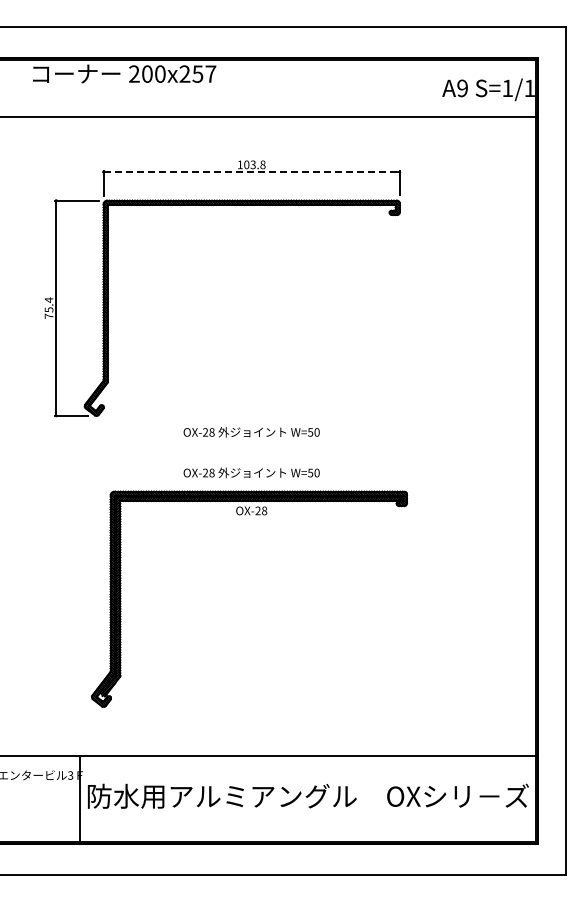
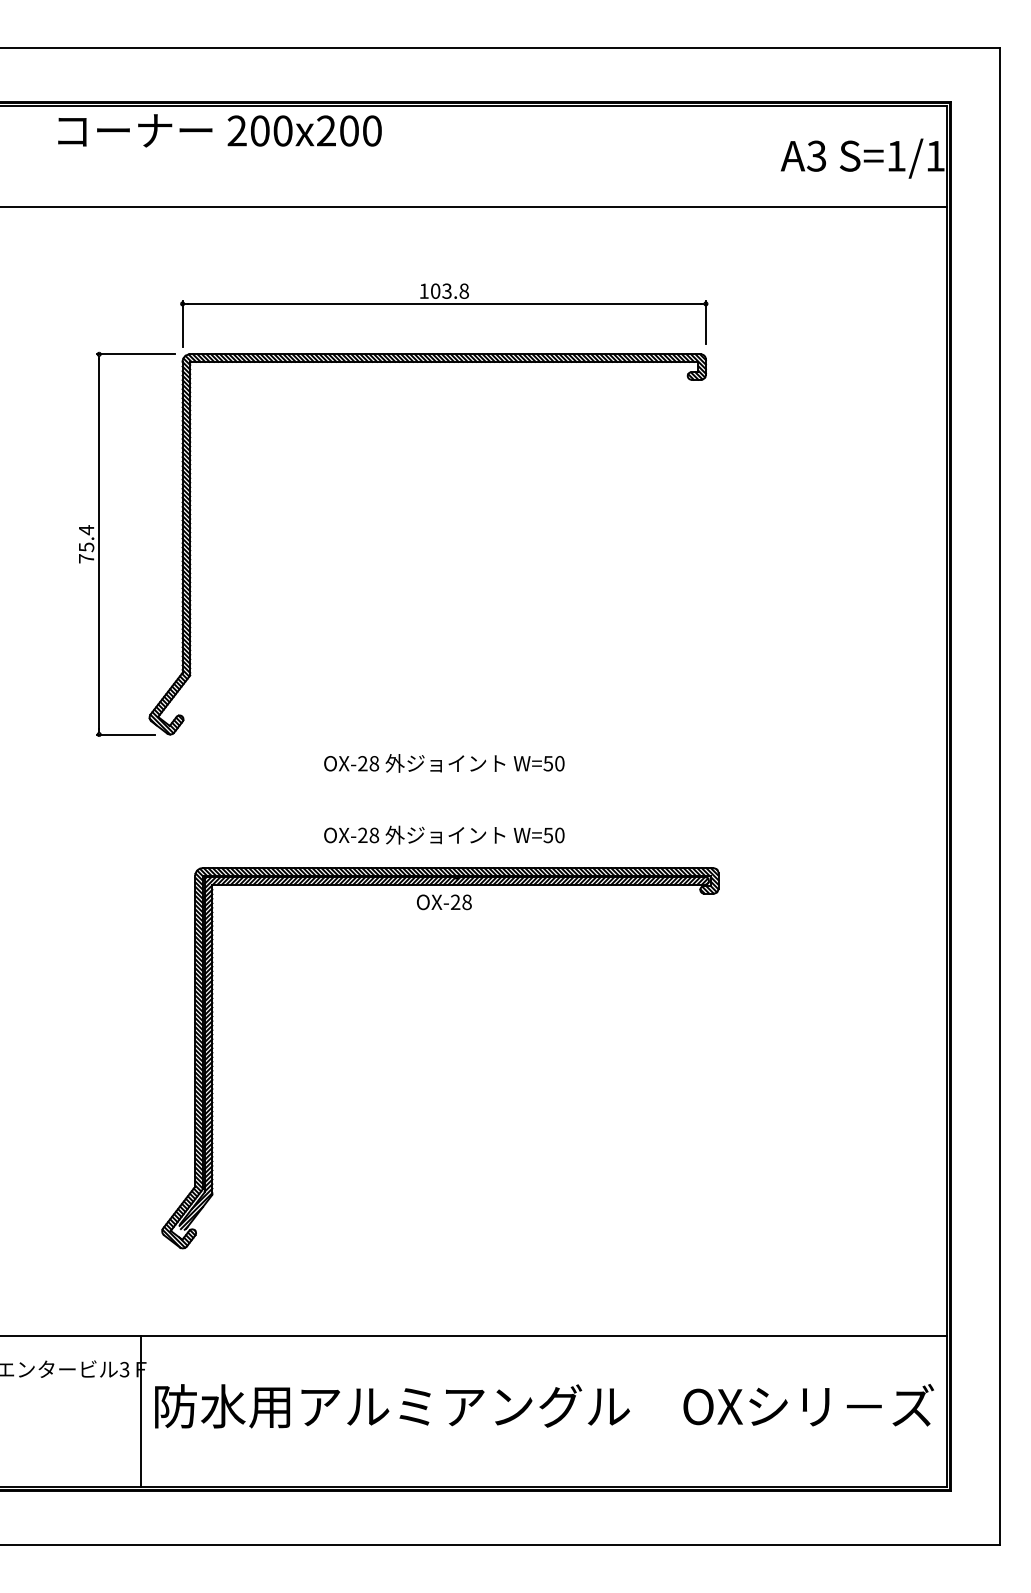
text: (204, 73) -> (360, 129), 200x257 -> 200x200
text: (462, 88) -> (816, 156), A9 -> A3
line: (251, 172) -> (443, 304), dashed -> solid

